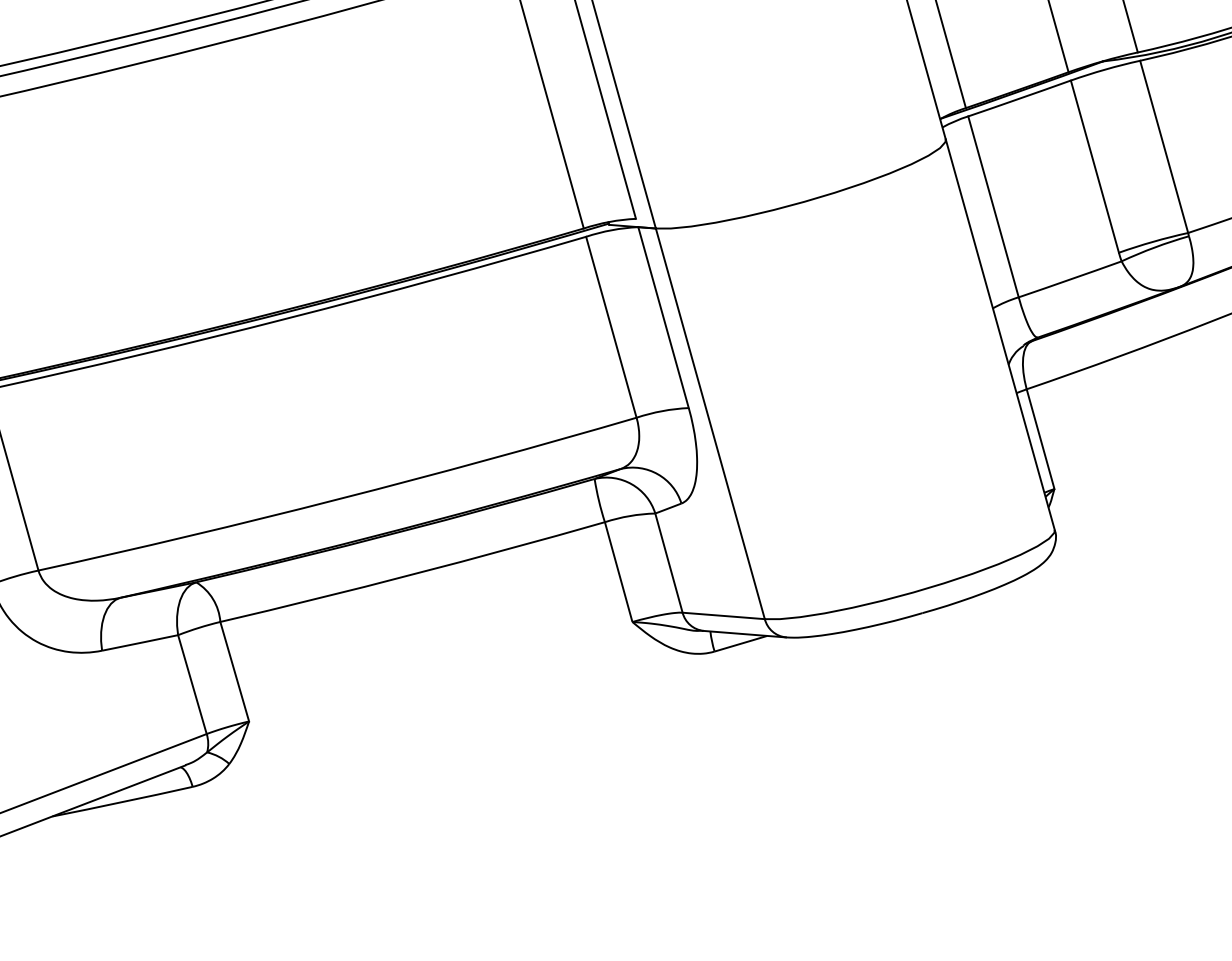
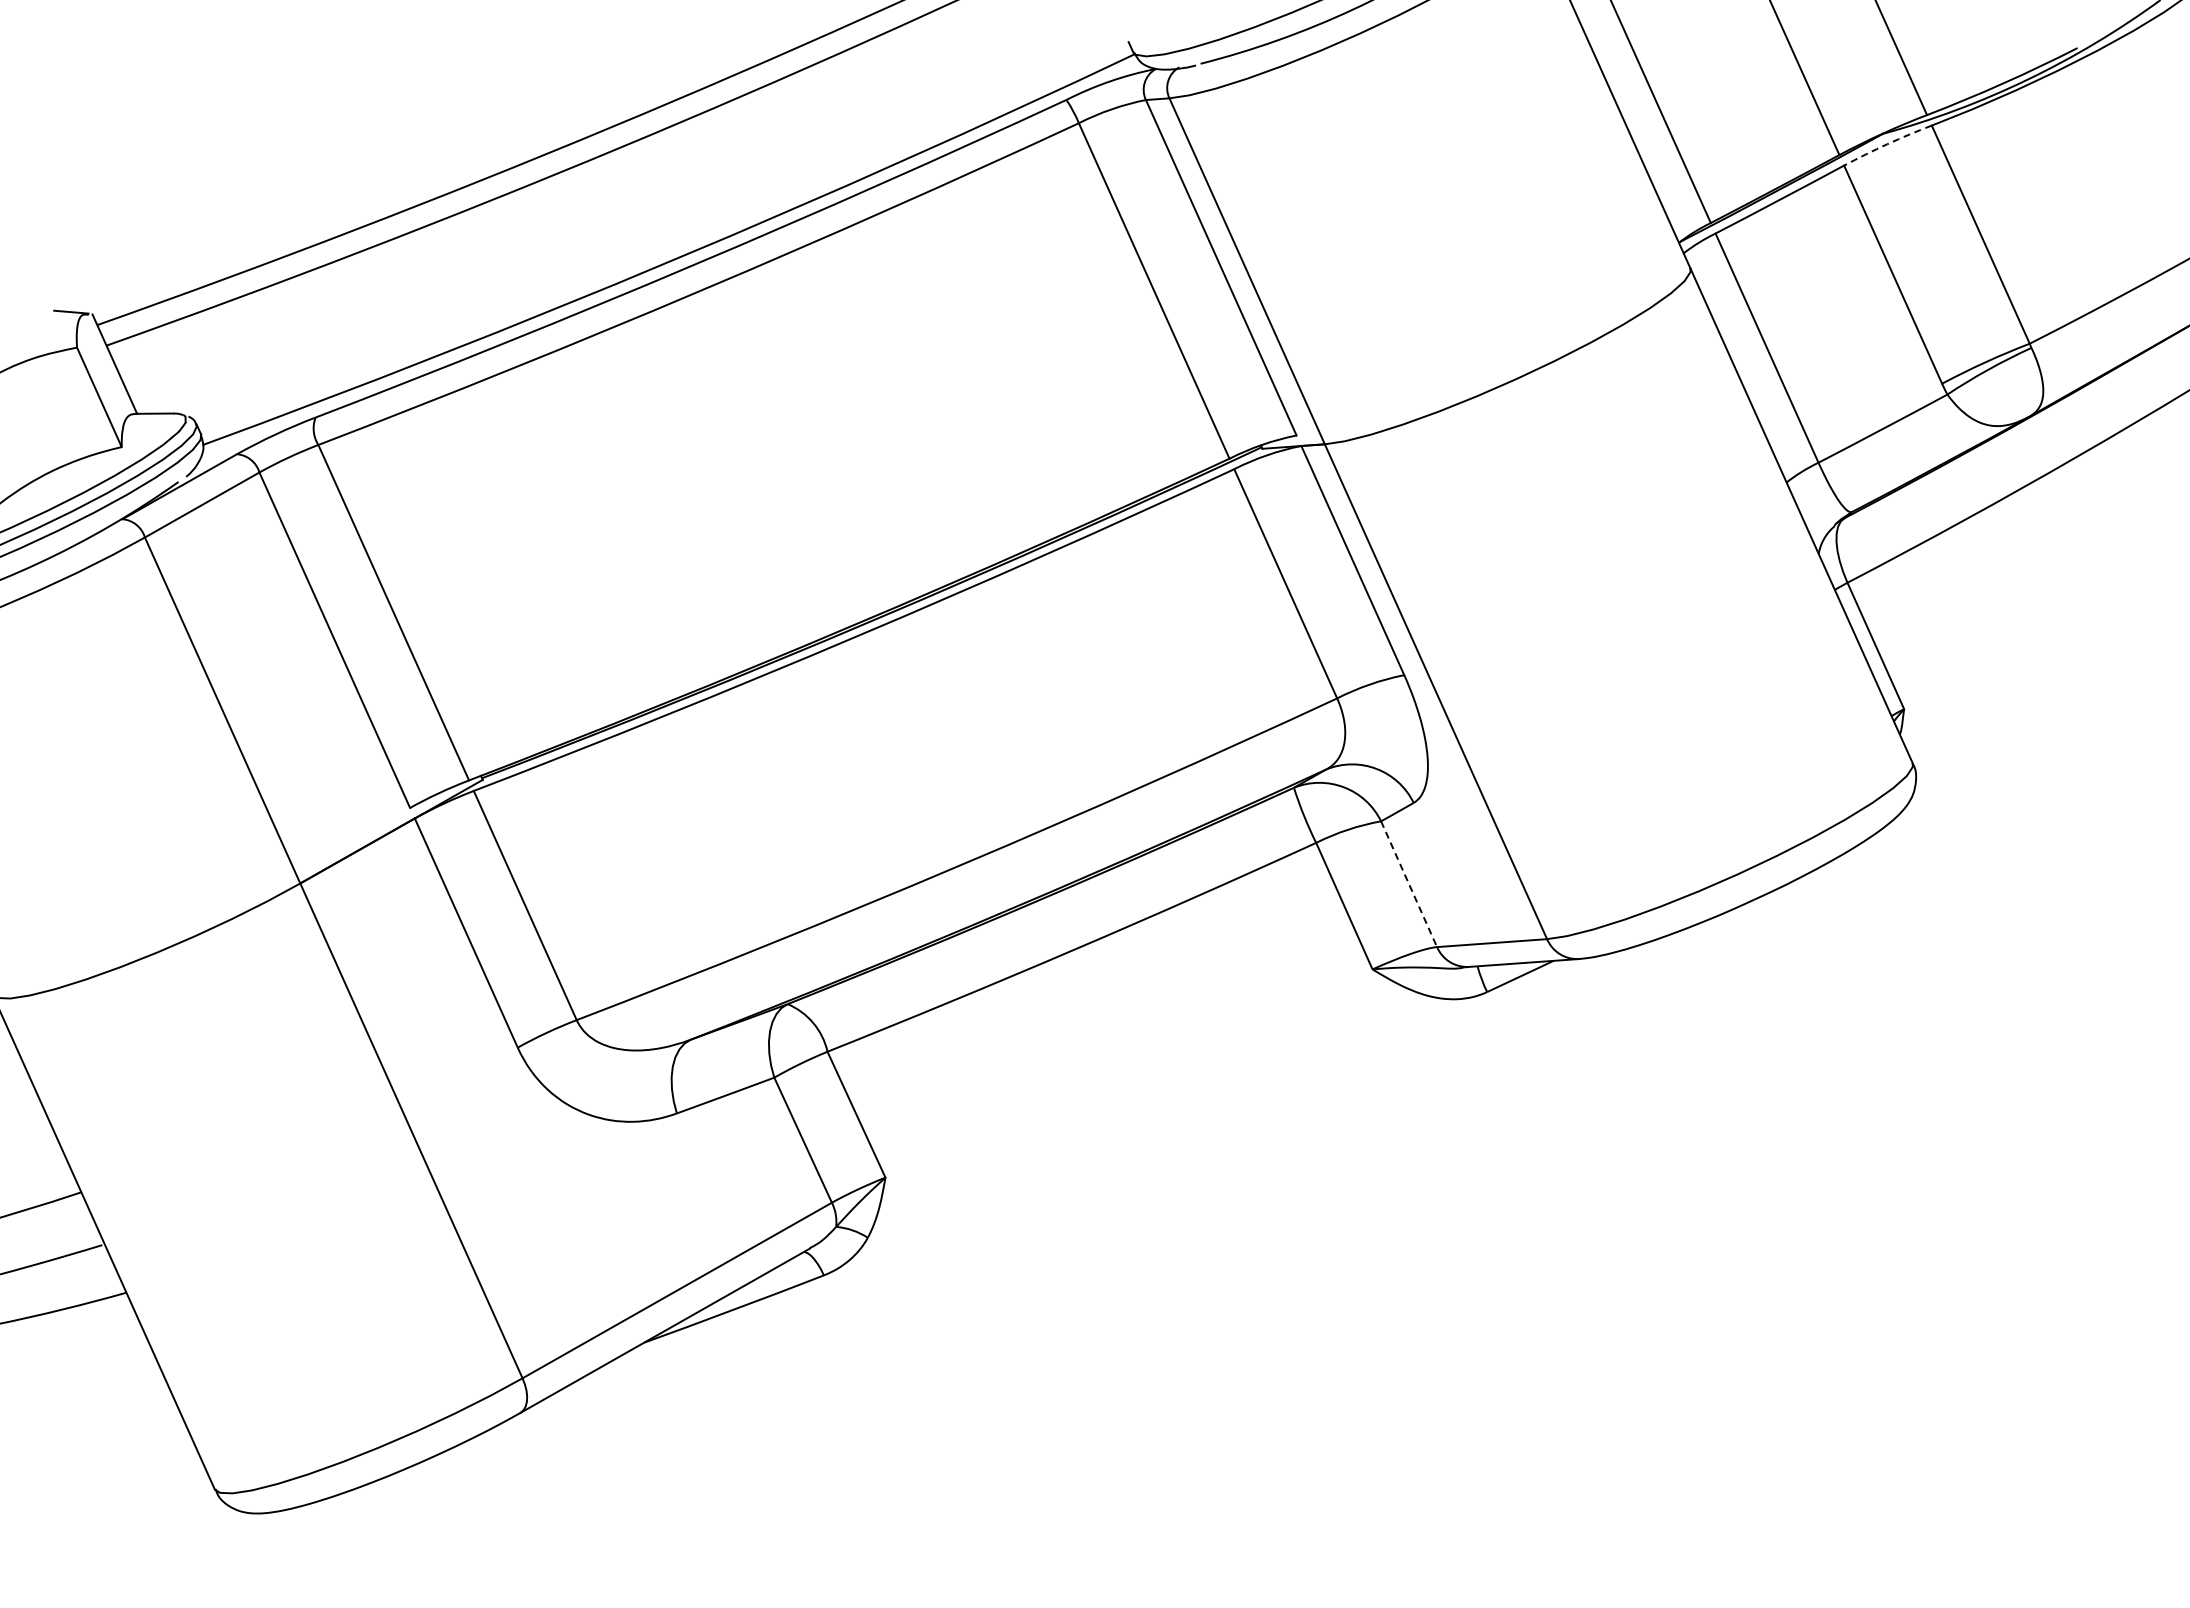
arc: (1105, 69) -> (1887, 144), solid -> dashed
line: (668, 562) -> (1408, 883), solid -> dashed

